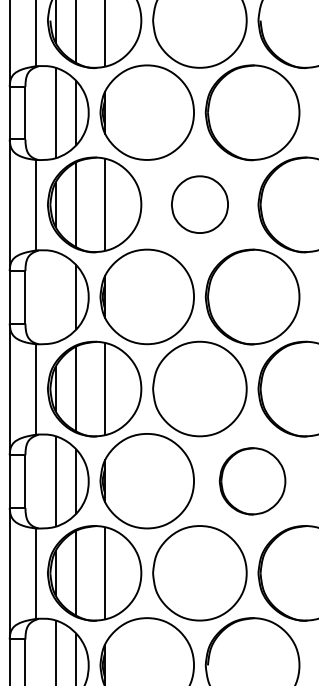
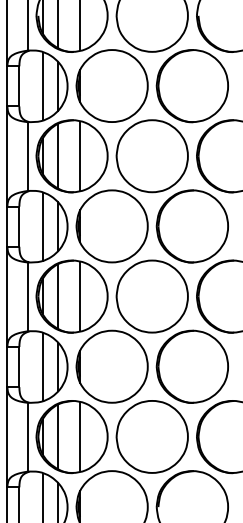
part: (199, 204) -> (151, 155), size x1.67
line: (56, 297) -> (43, 226), added
part: (252, 481) -> (192, 367), size x1.43

